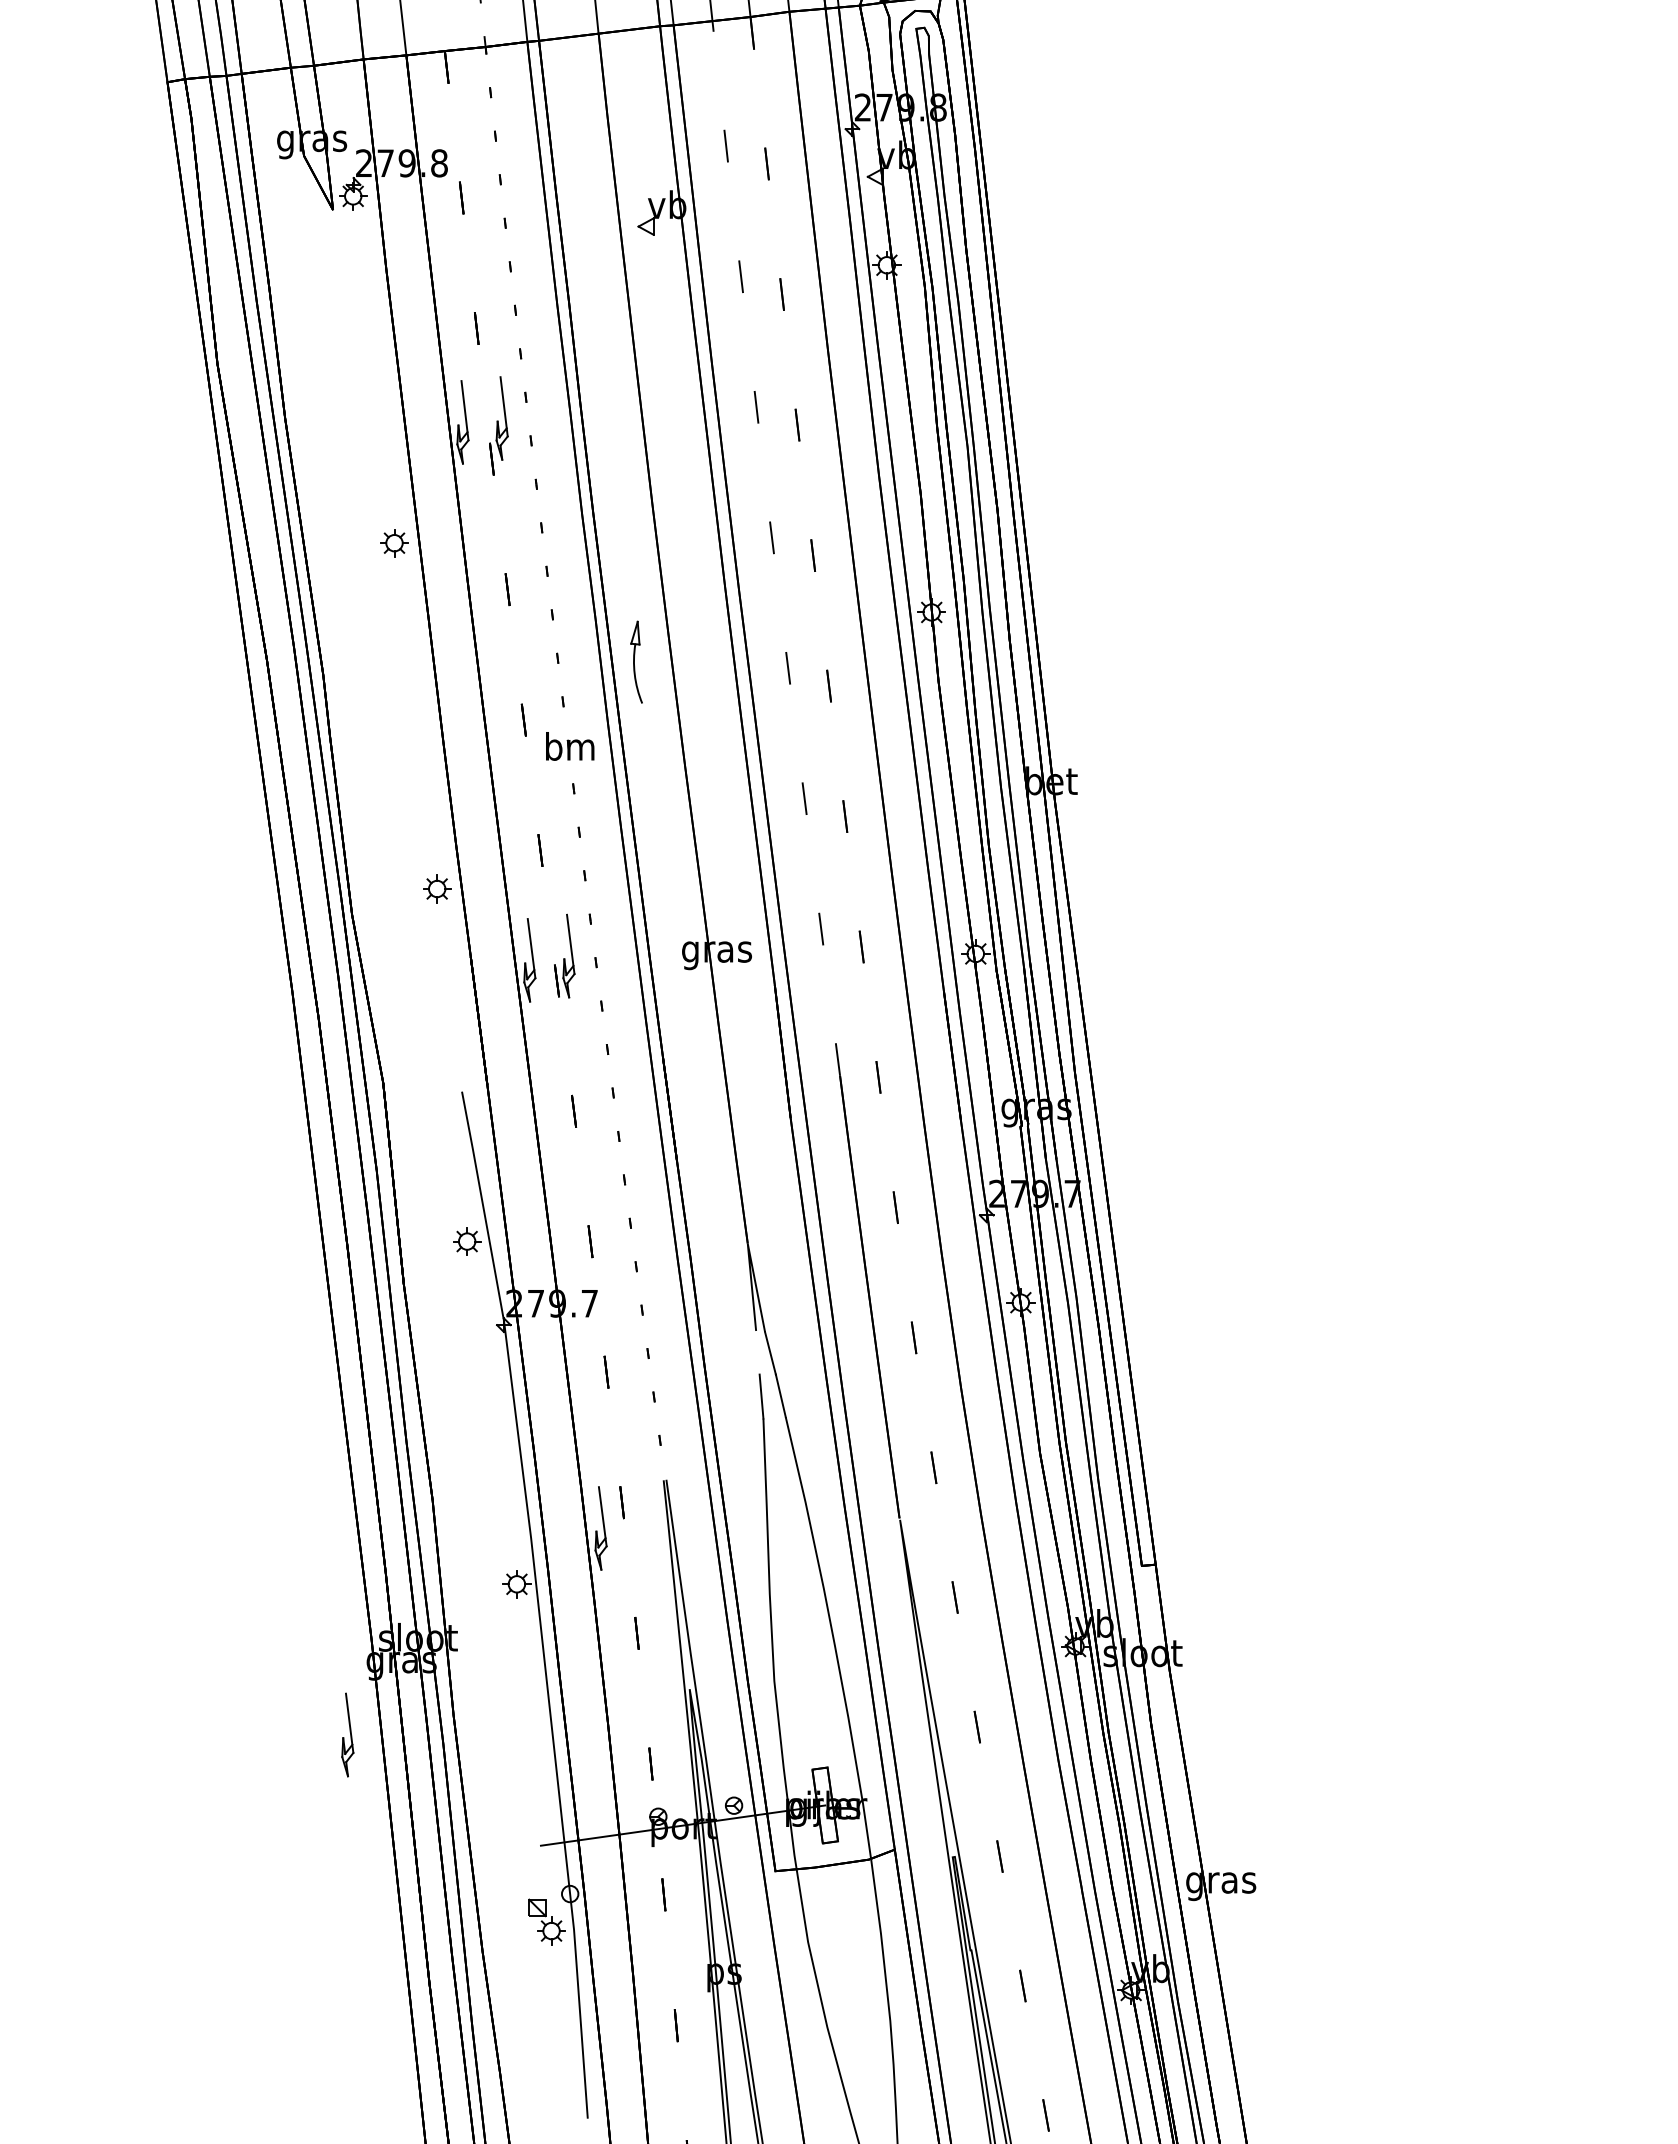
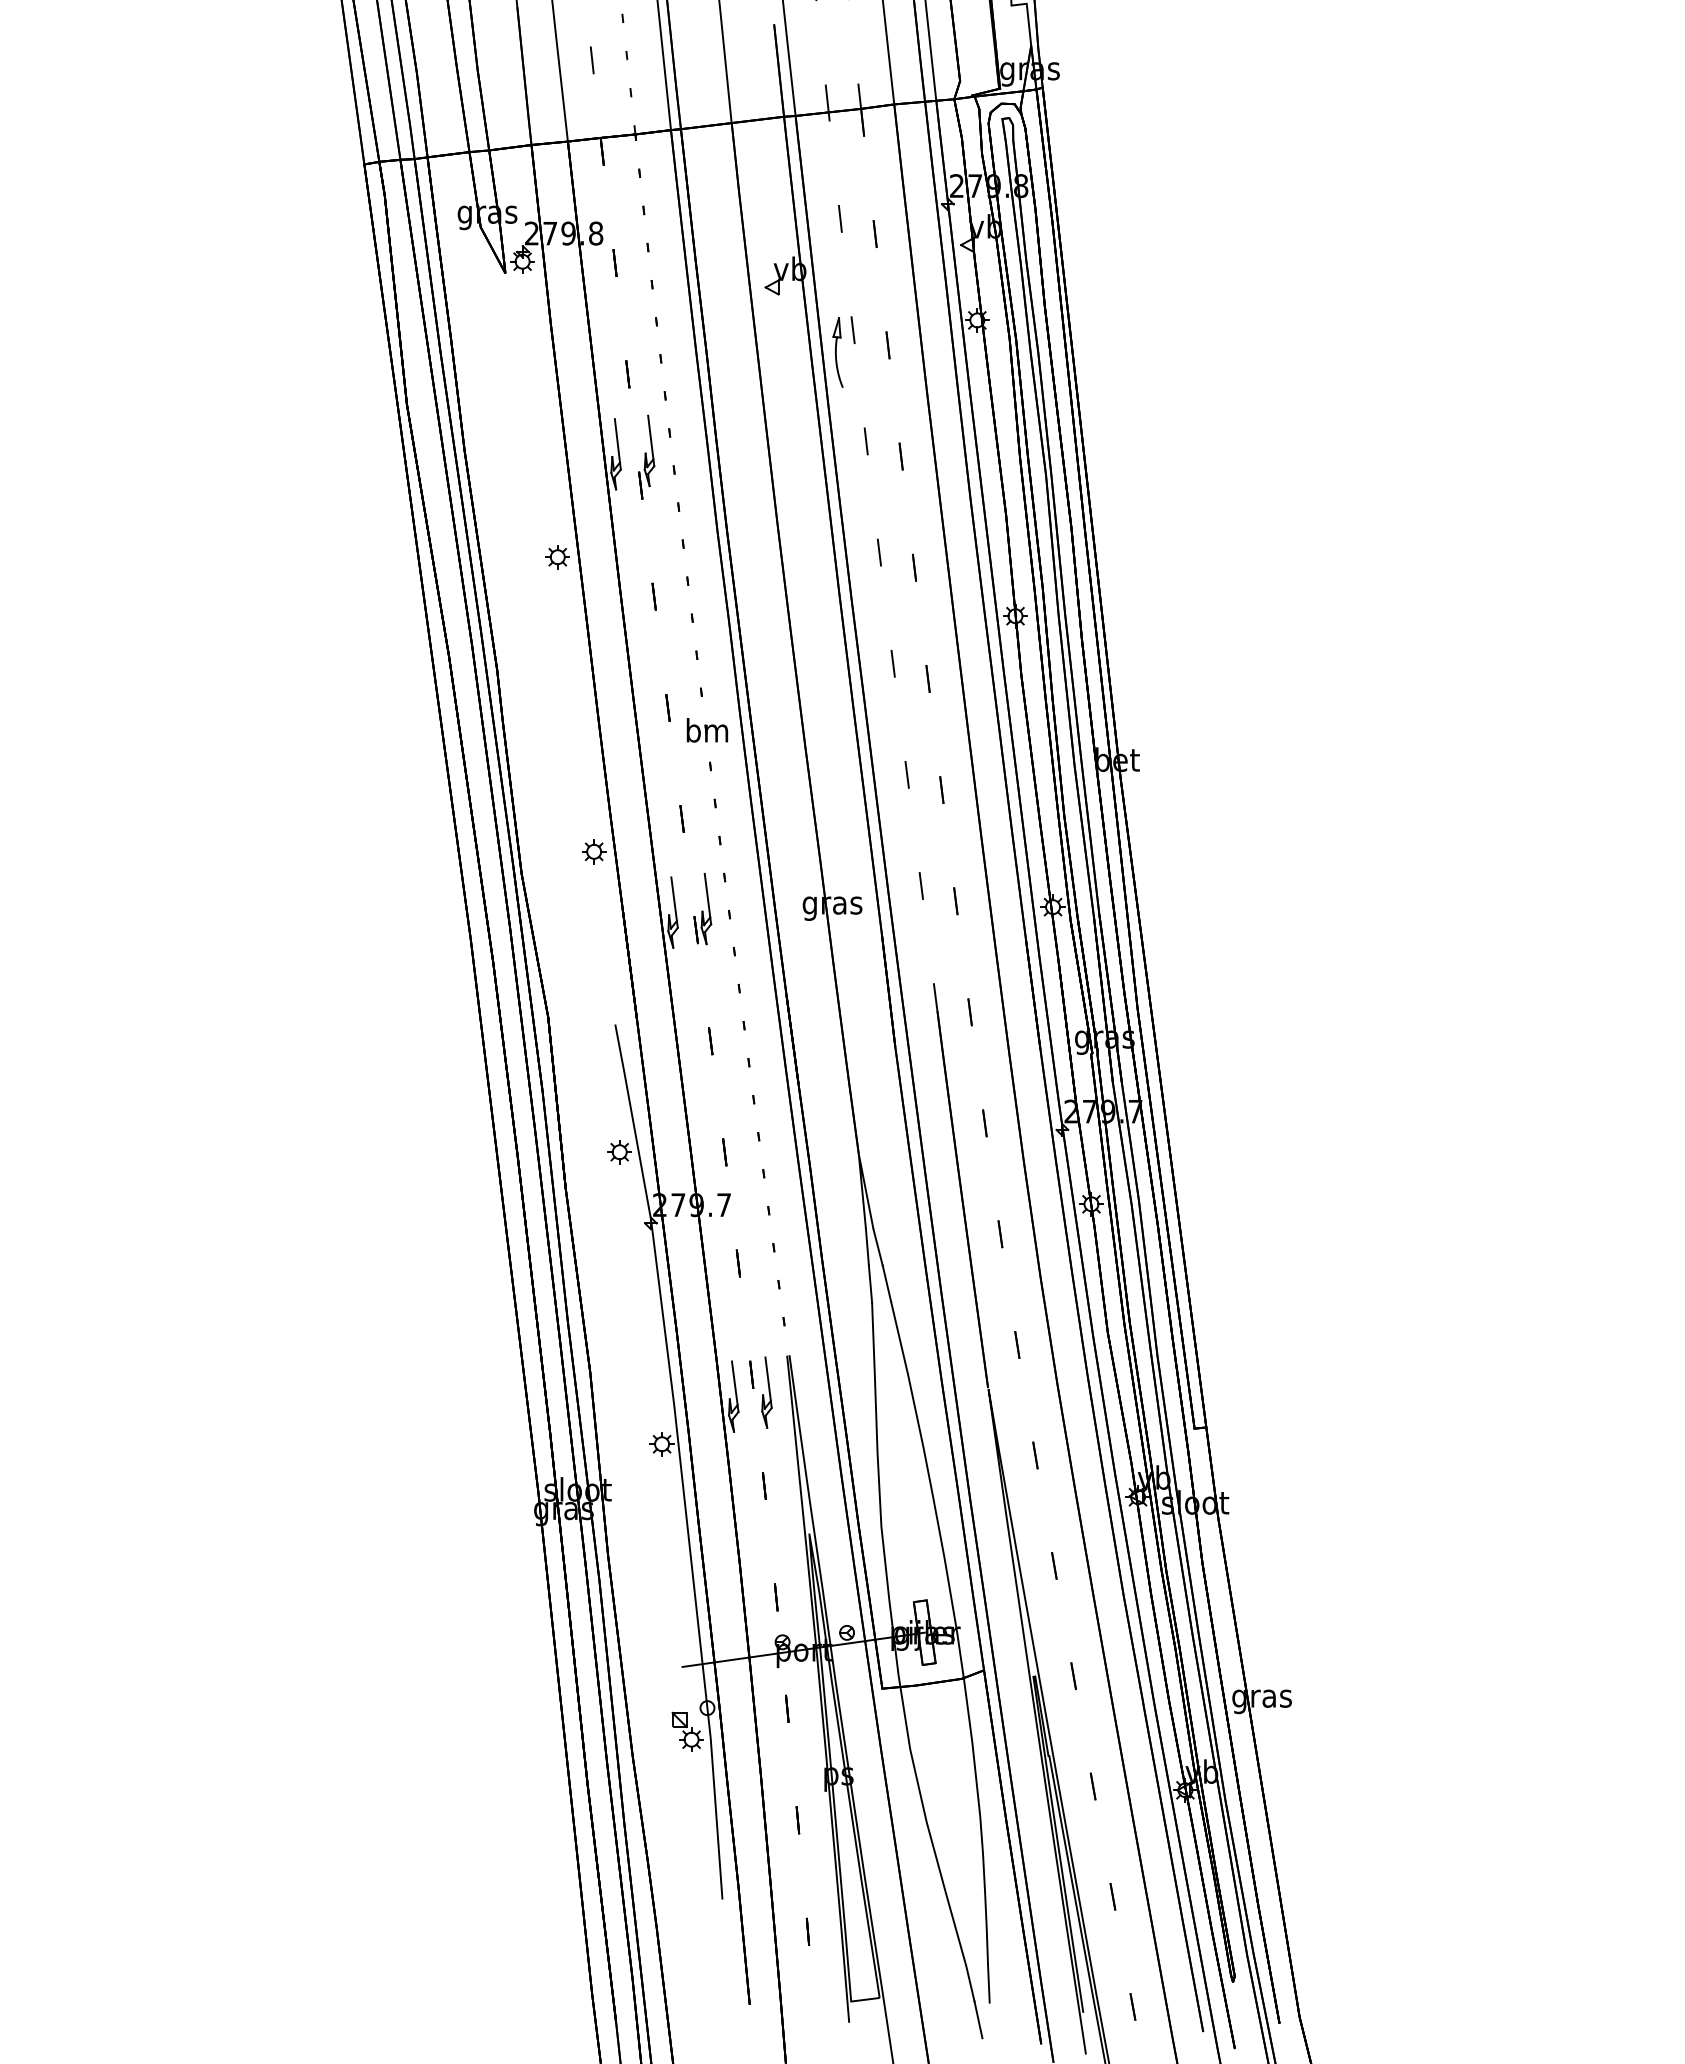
part: (635, 662) -> (837, 352), moved
line: (756, 1352) -> (866, 1246), added
part: (347, 1734) -> (766, 1392), moved

